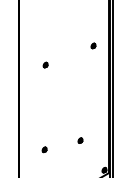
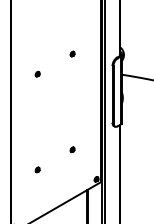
part: (93, 45) -> (72, 53), moved
part: (44, 149) -> (37, 169), moved

